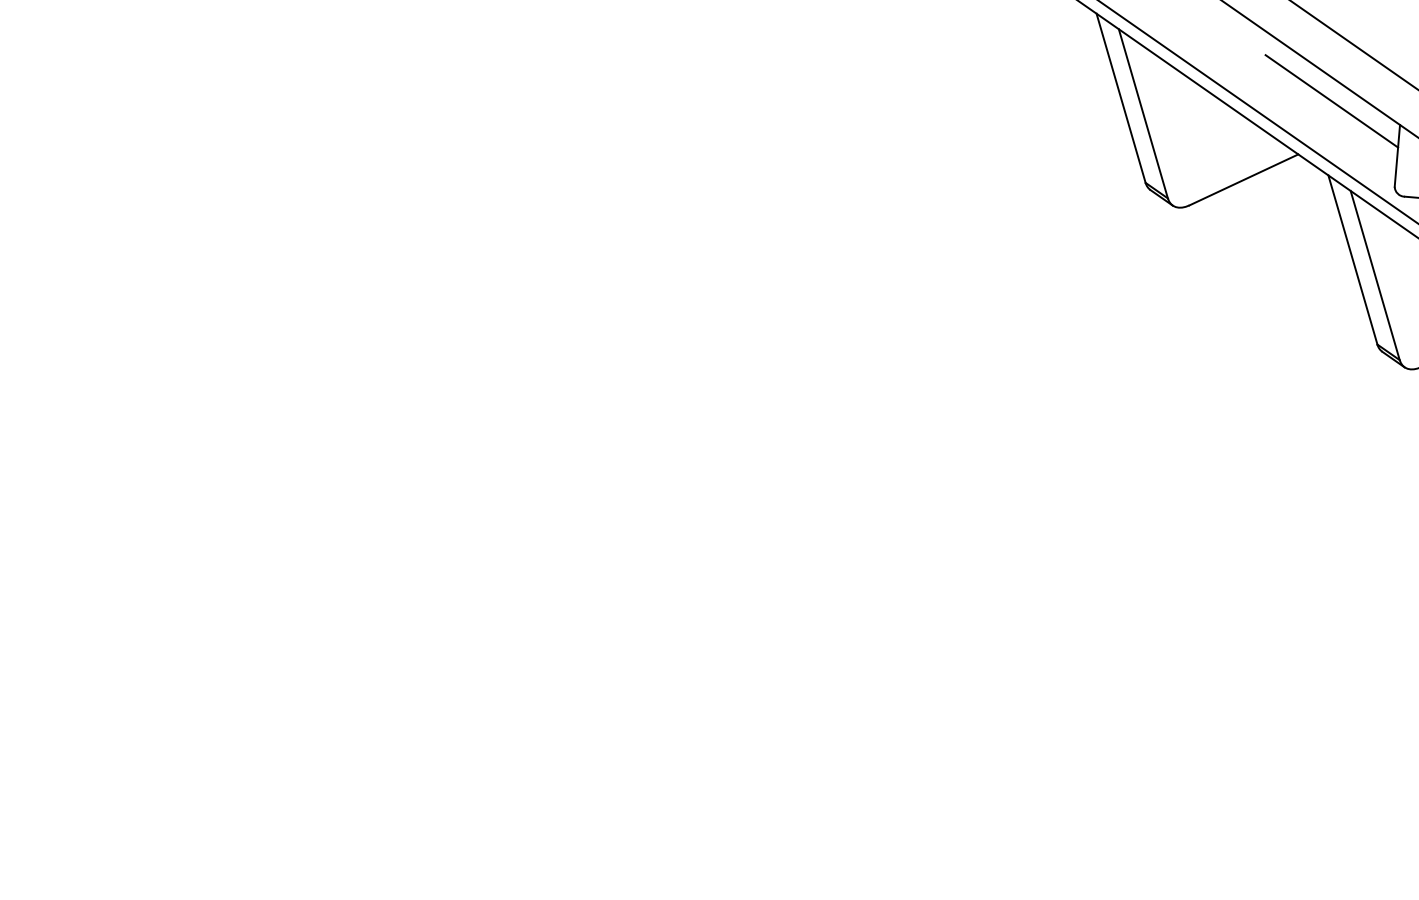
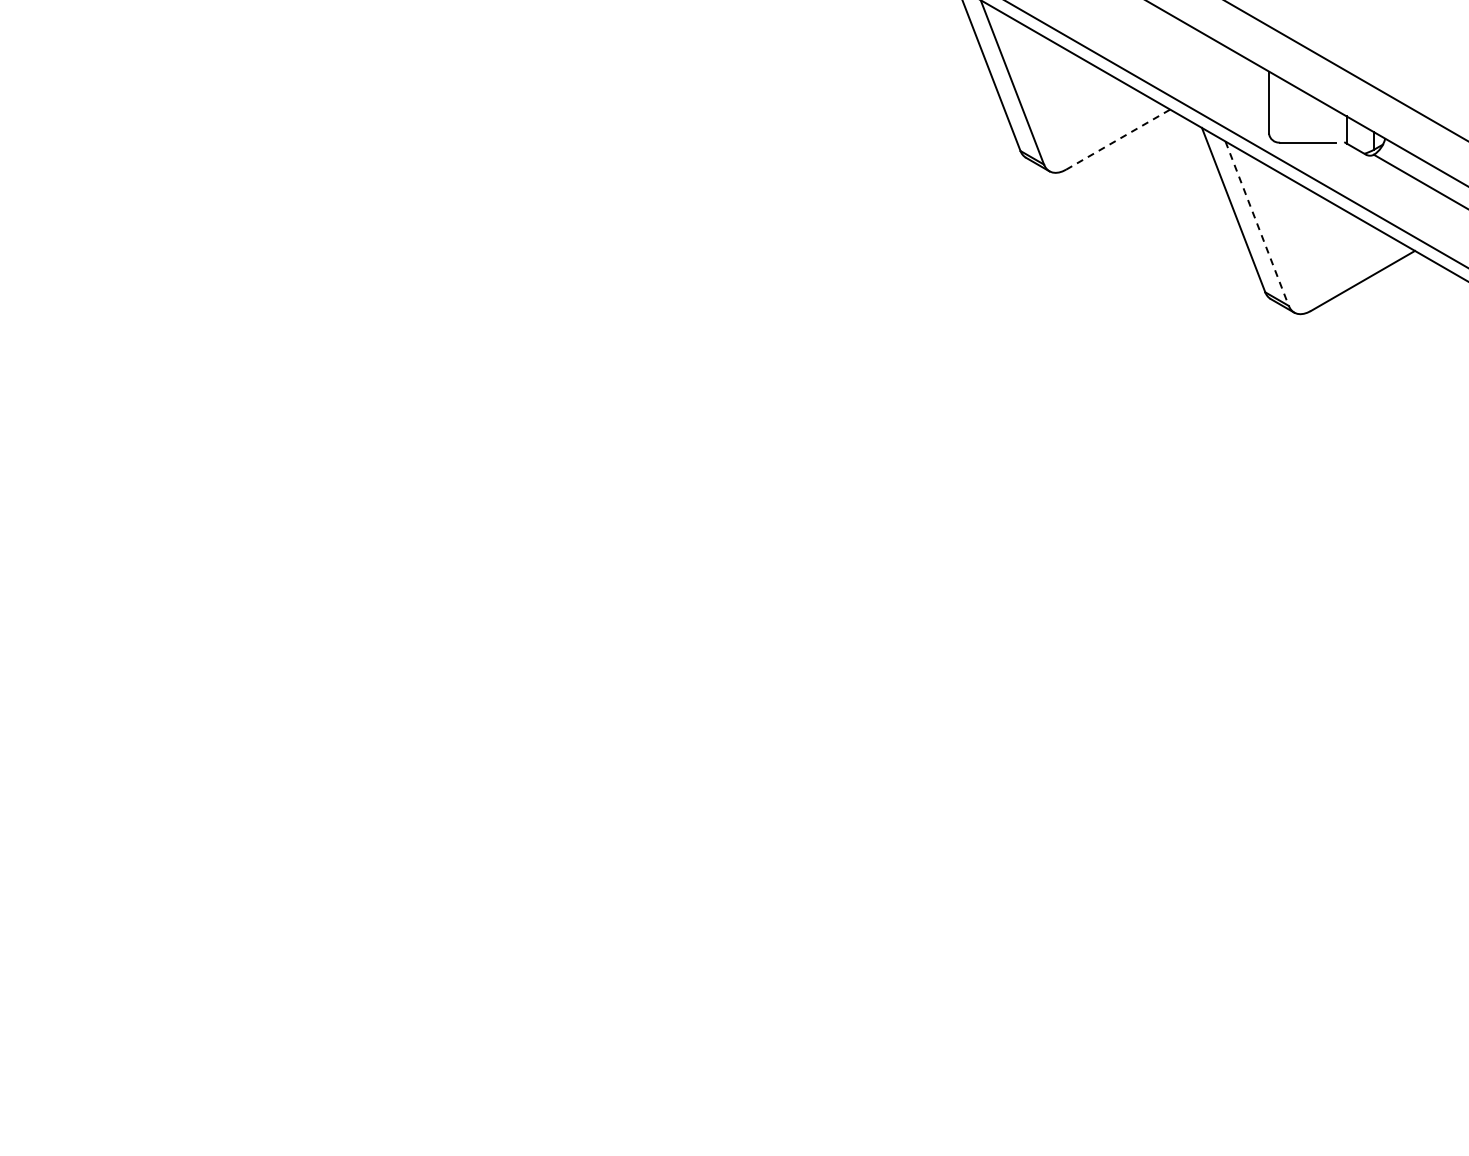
line: (1332, 101) -> (1199, 53), removed
line: (1244, 179) -> (1118, 139), solid -> dashed
line: (1375, 276) -> (1257, 224), solid -> dashed

